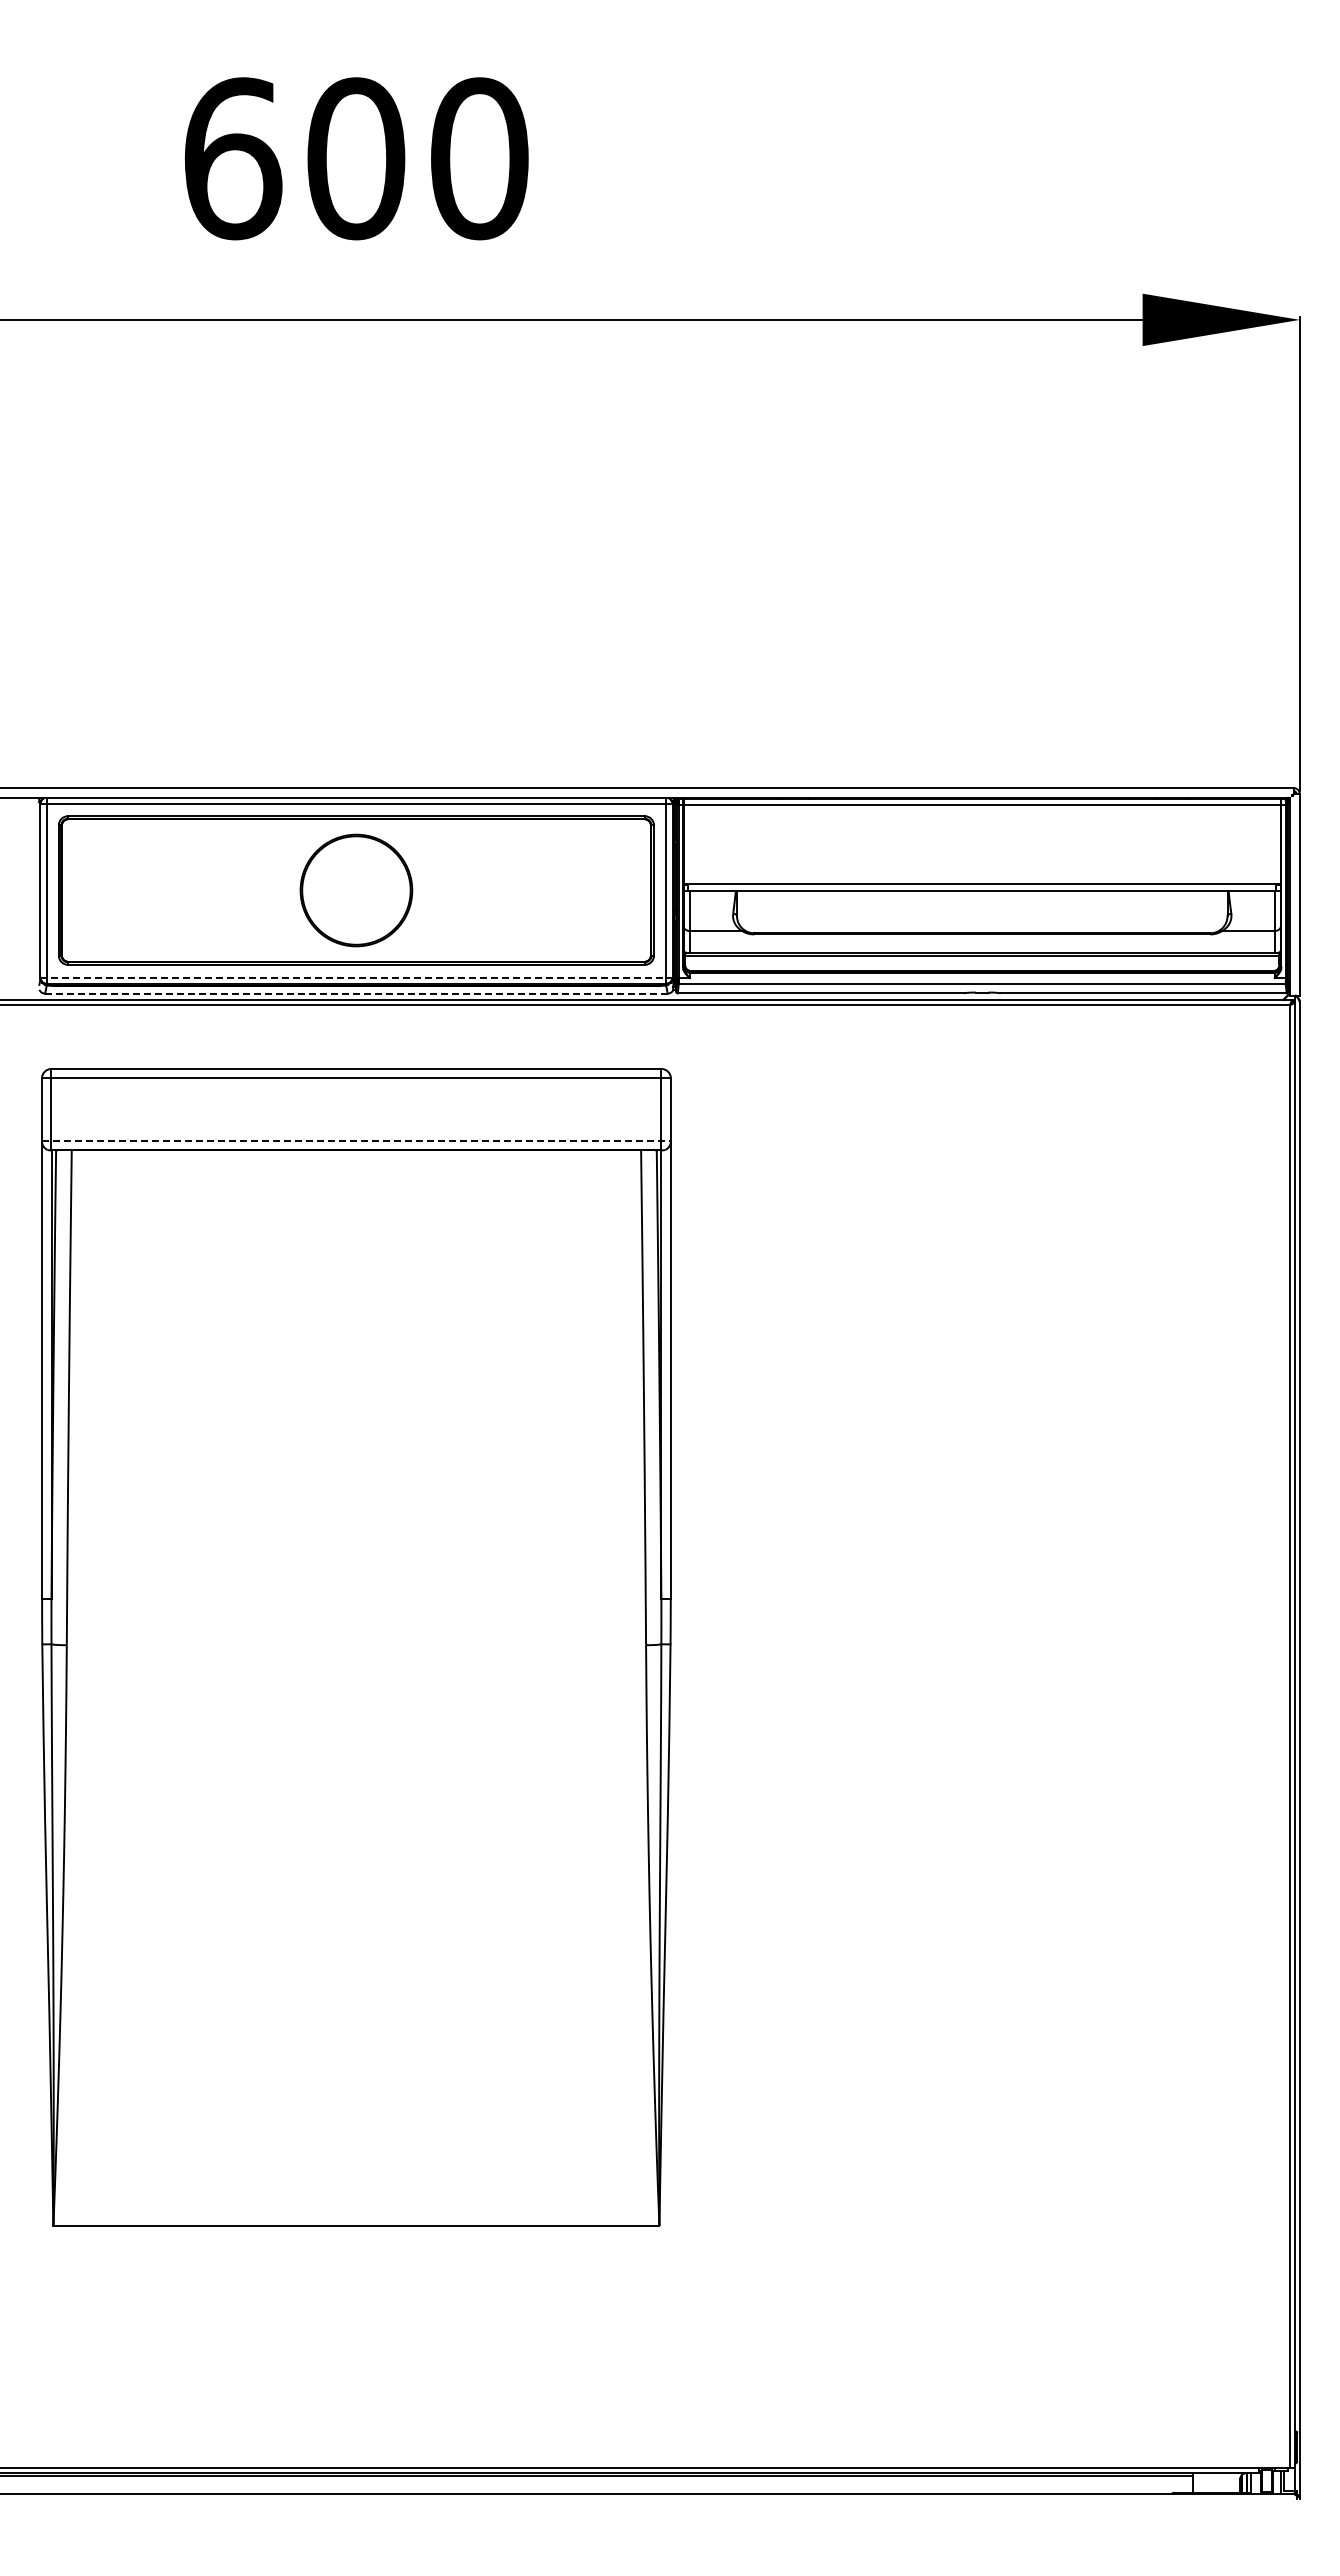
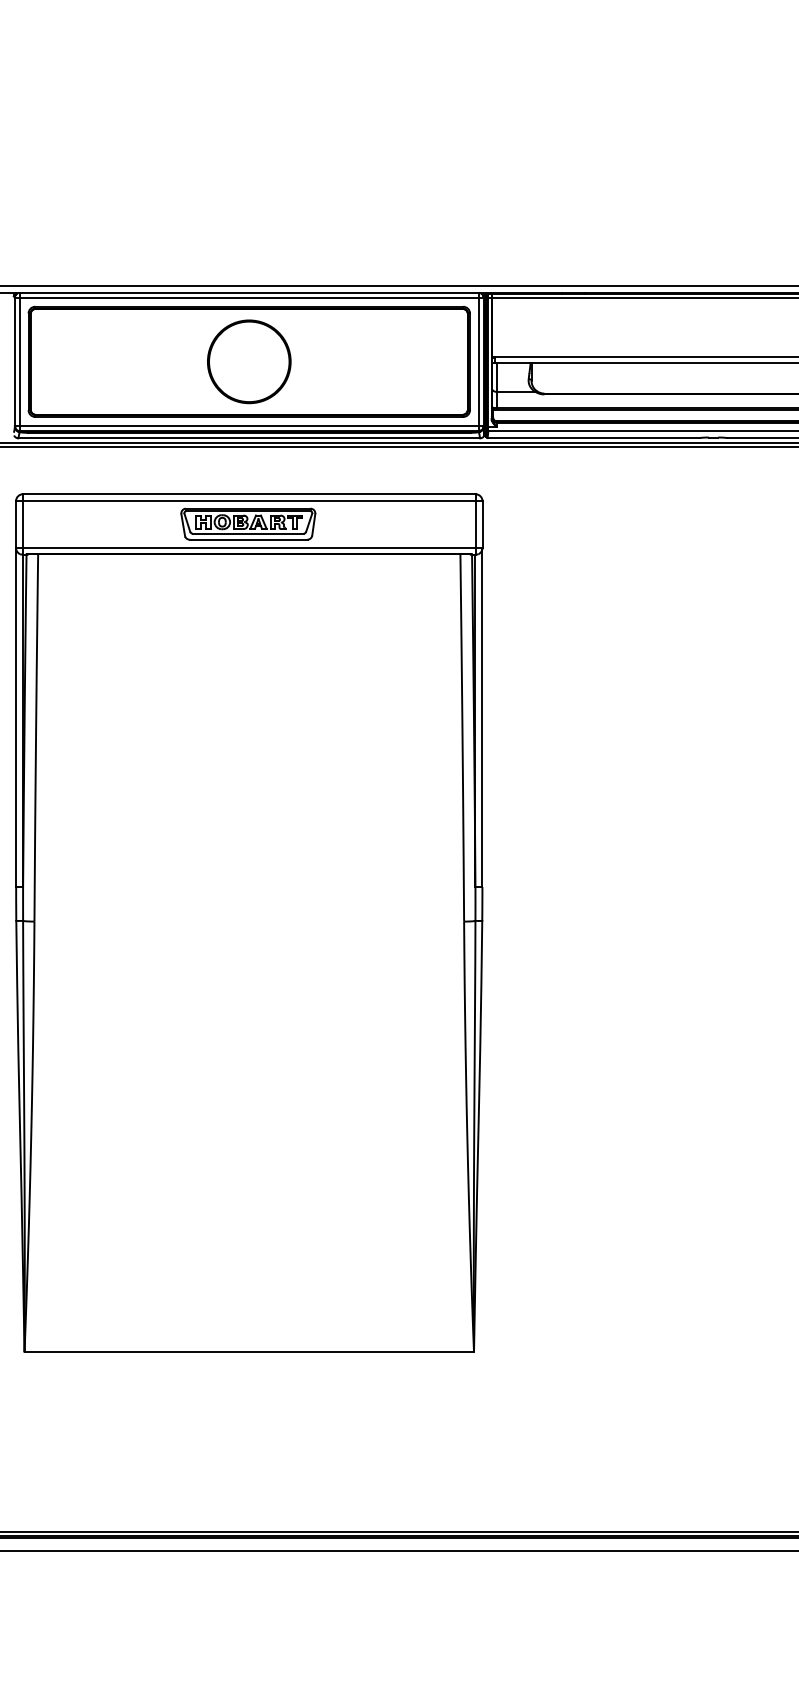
line: (356, 977) -> (249, 426), dashed -> solid
line: (356, 993) -> (249, 438), dashed -> solid
part: (354, 1109) -> (247, 524), added
line: (356, 1141) -> (249, 547), dashed -> solid

